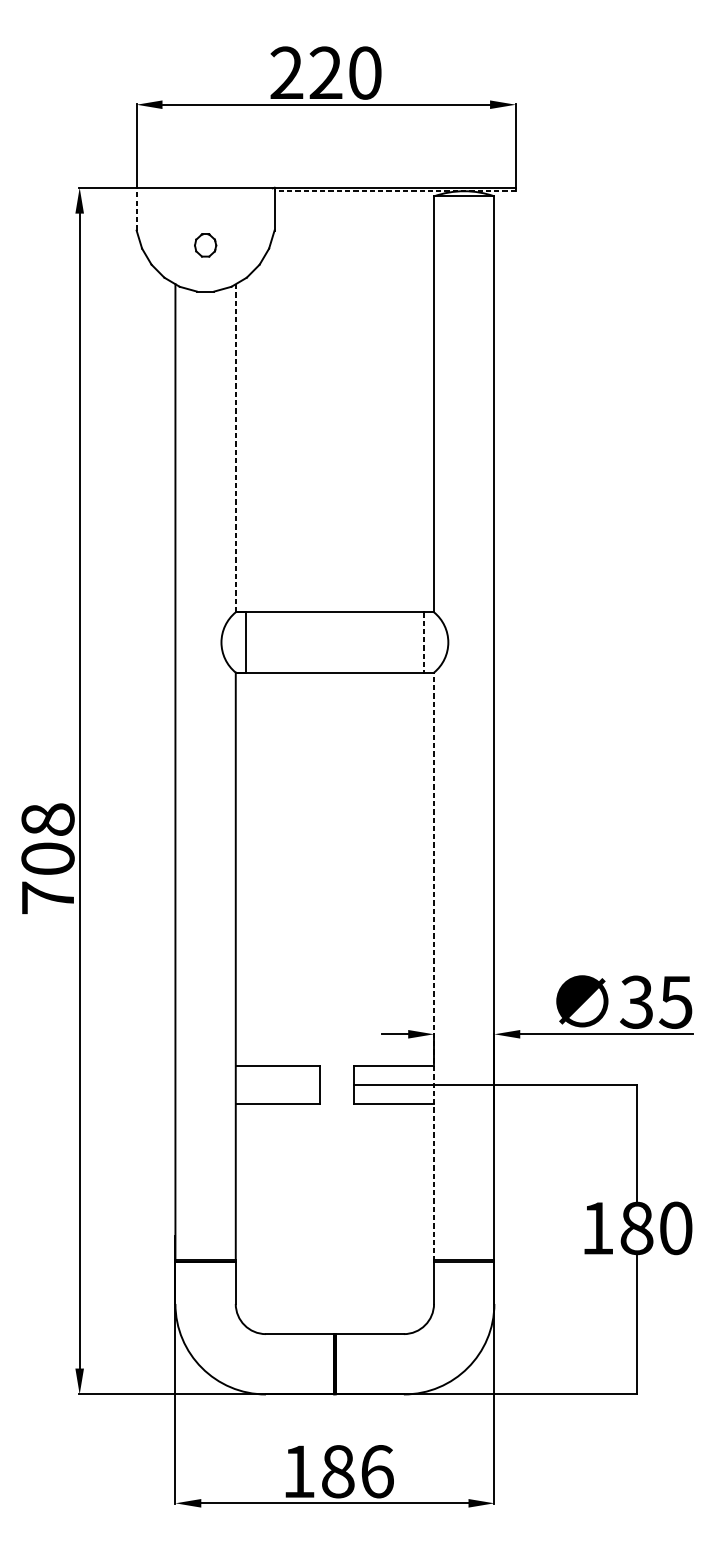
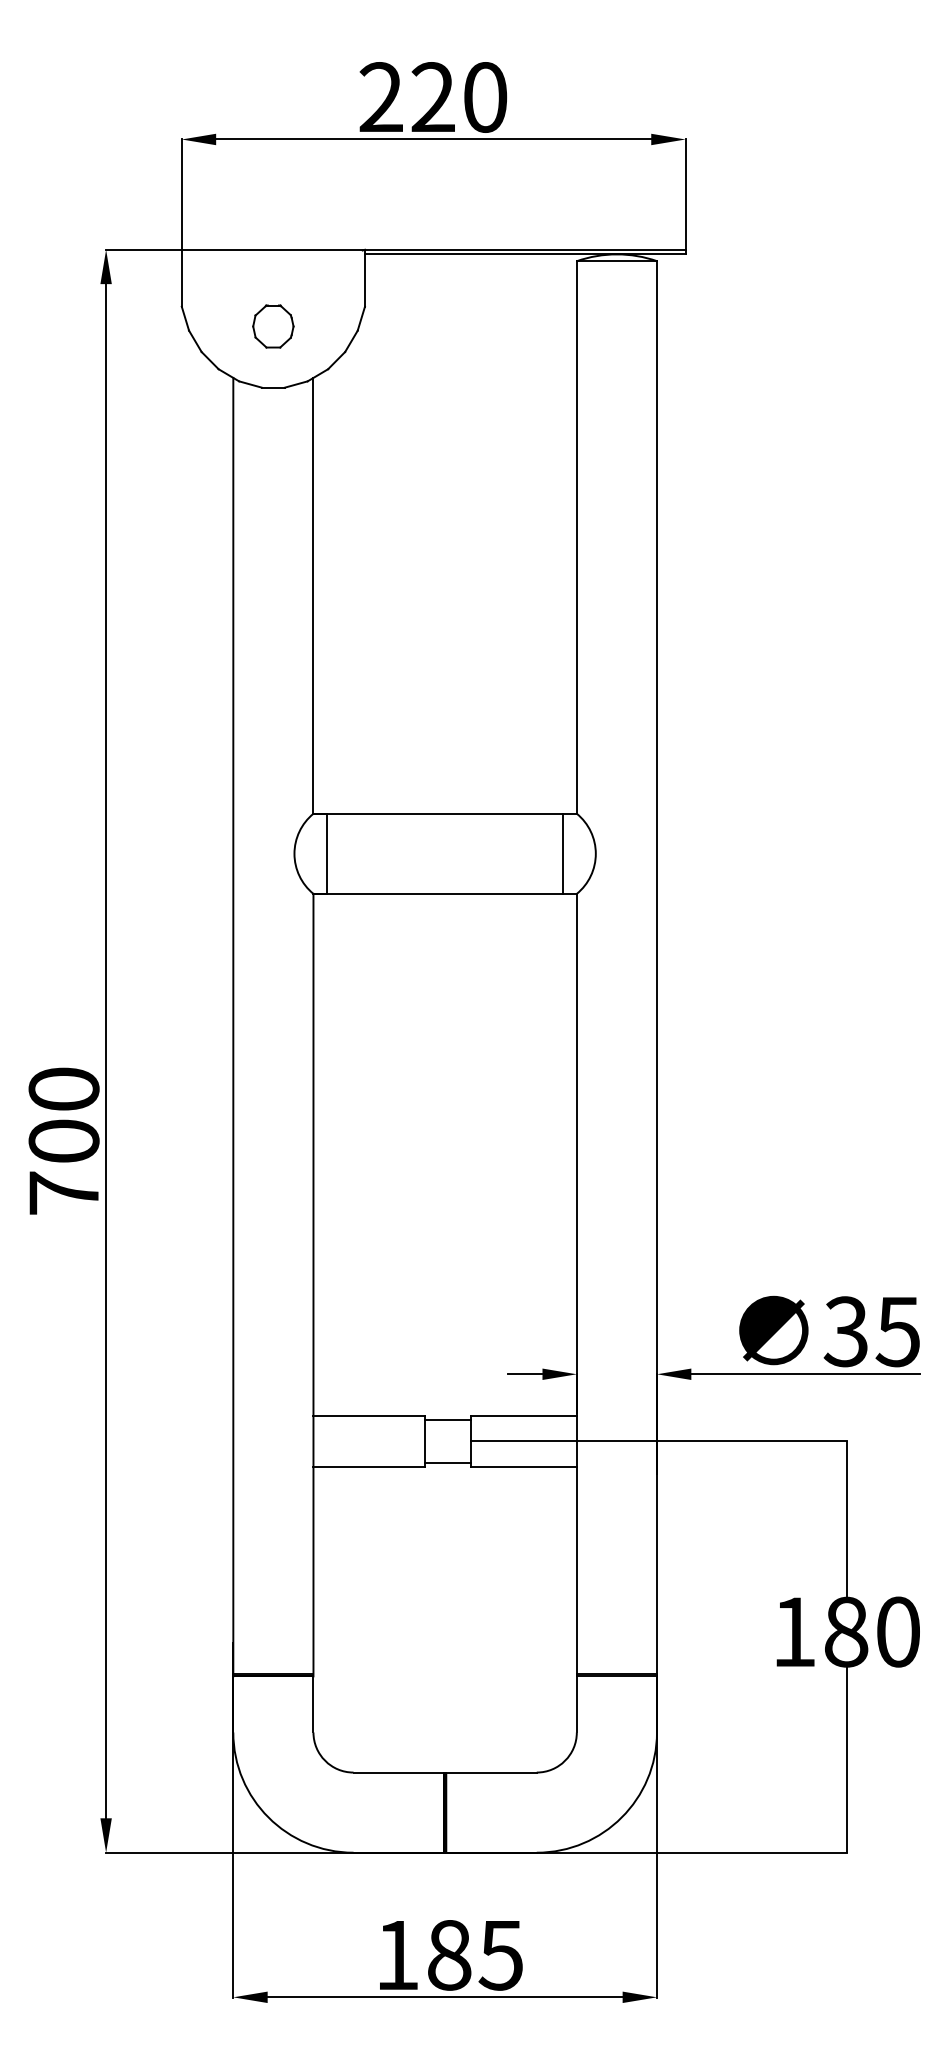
line: (394, 191) -> (524, 254), dashed -> solid
line: (136, 208) -> (181, 277), dashed -> solid
part: (205, 245) -> (273, 326), size x1.43
line: (235, 448) -> (313, 595), dashed -> solid
line: (423, 643) -> (563, 854), dashed -> solid
text: (47, 819) -> (63, 1088), 708 -> 700
line: (433, 966) -> (576, 1284), dashed -> solid
line: (336, 1068) -> (447, 1419), added
line: (336, 1101) -> (447, 1463), added
text: (376, 1471) -> (500, 1954), 186 -> 185

